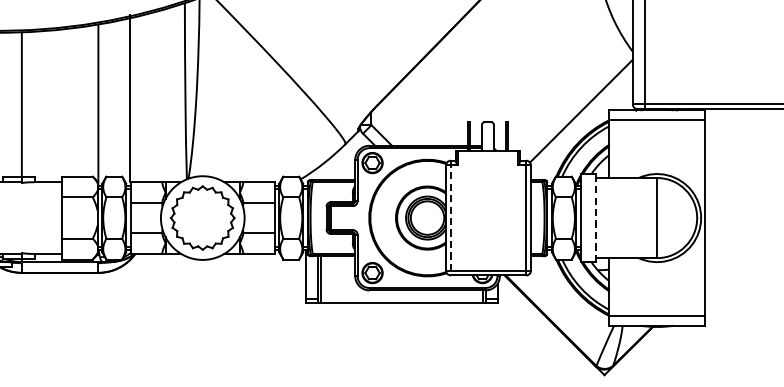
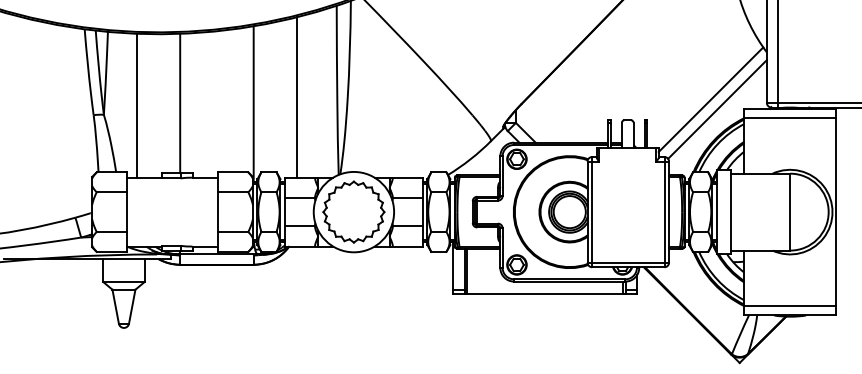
line: (130, 98) -> (297, 97), moved
line: (574, 100) -> (710, 99), added
line: (595, 217) -> (731, 211), dashed -> solid
line: (451, 218) -> (592, 212), dashed -> solid

